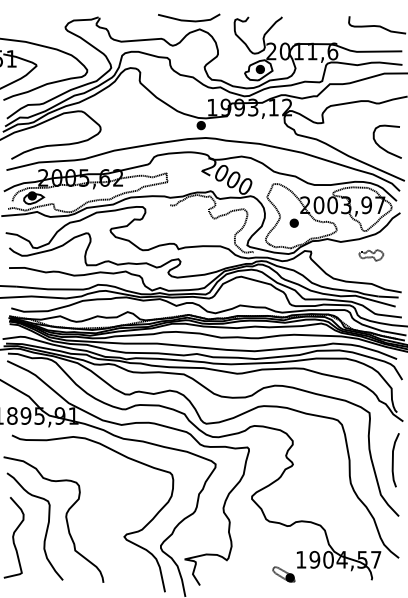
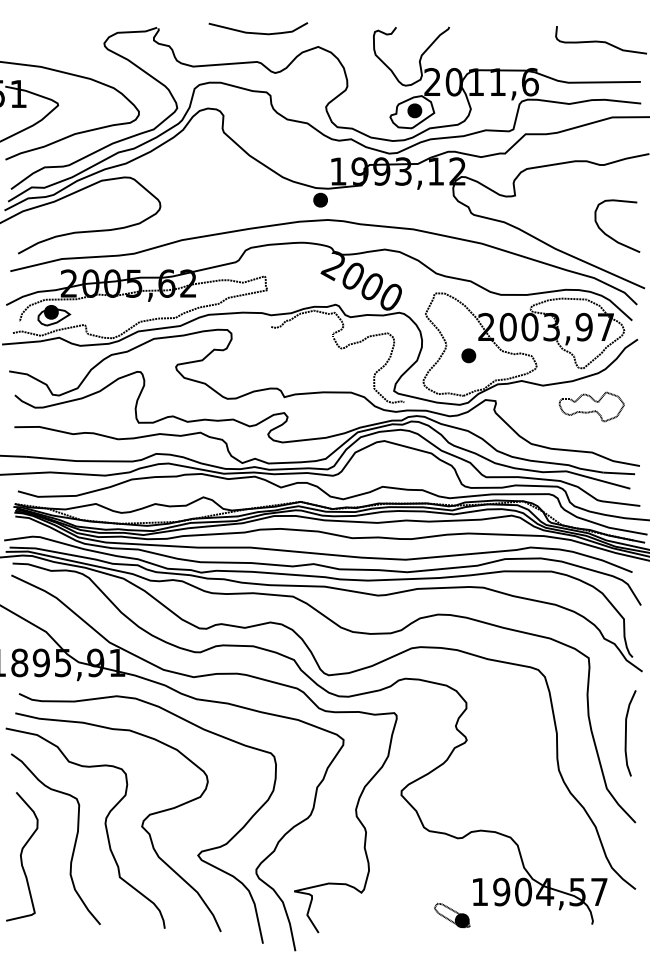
curve: (189, 20) -> (258, 32), moved
part: (371, 255) -> (591, 407), size x1.67
part: (88, 516) -> (140, 823), added

